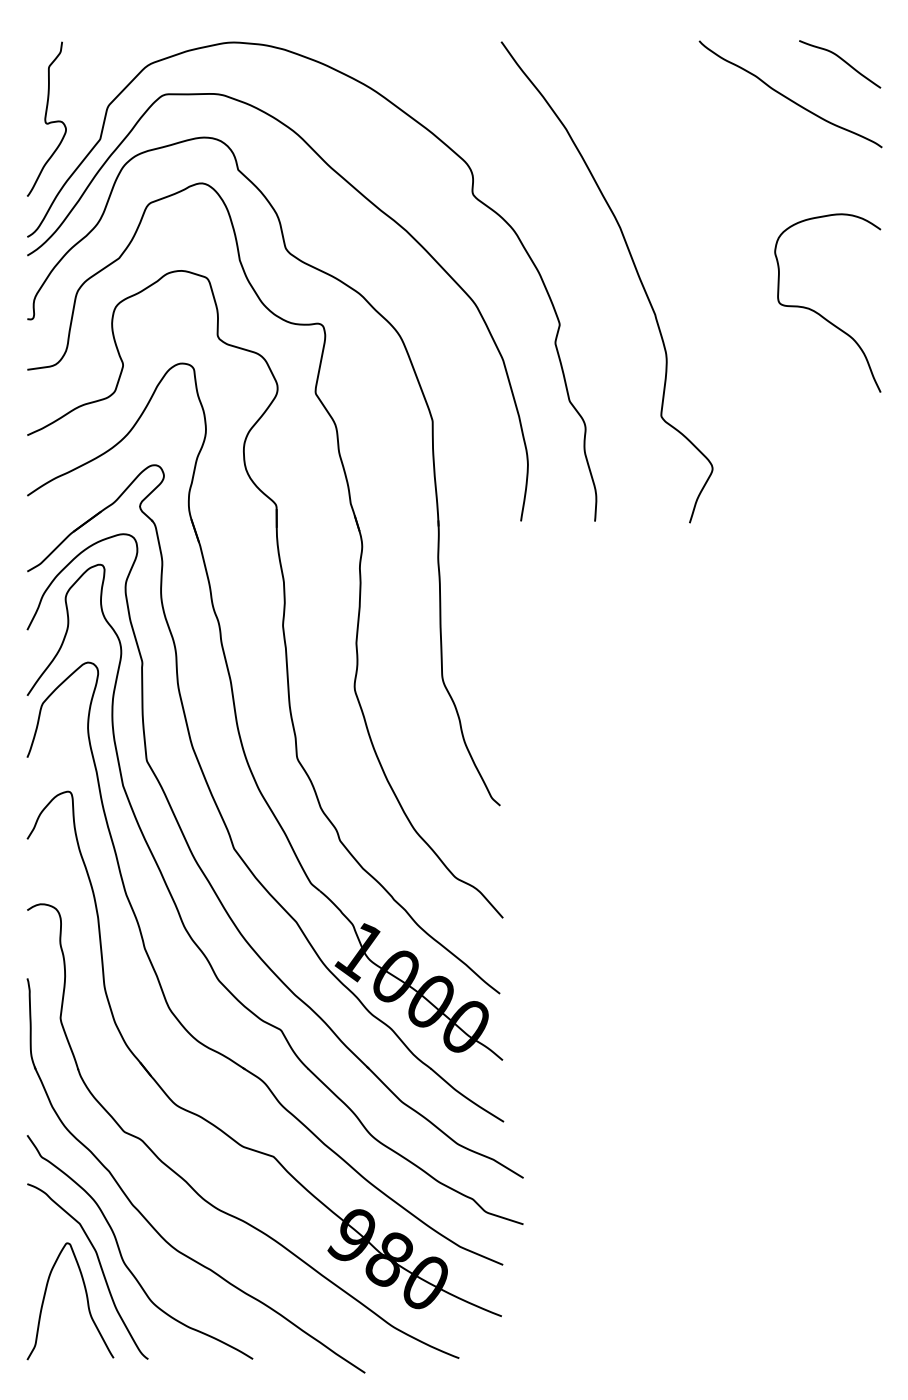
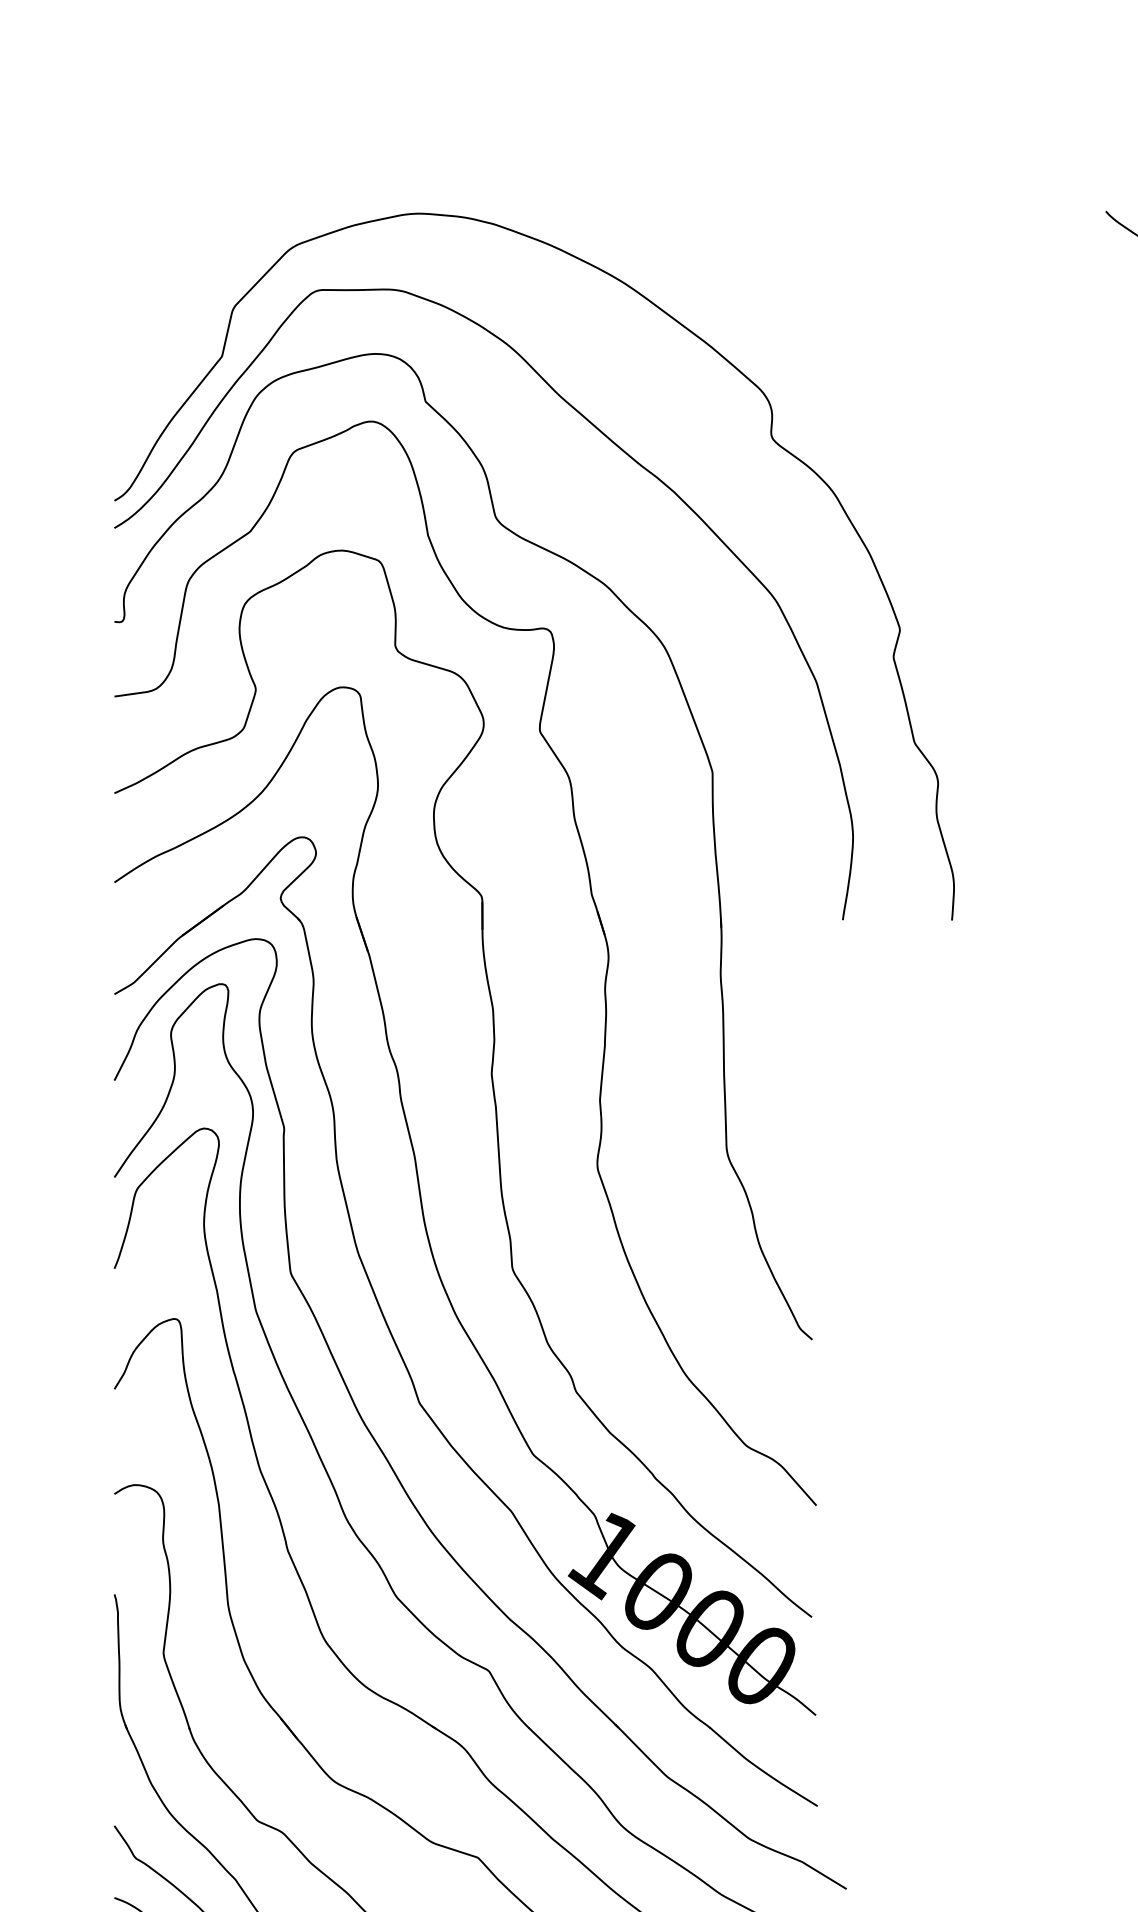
curve: (46, 118) -> (142, 325), removed
curve: (636, 273) -> (1013, 554), removed

